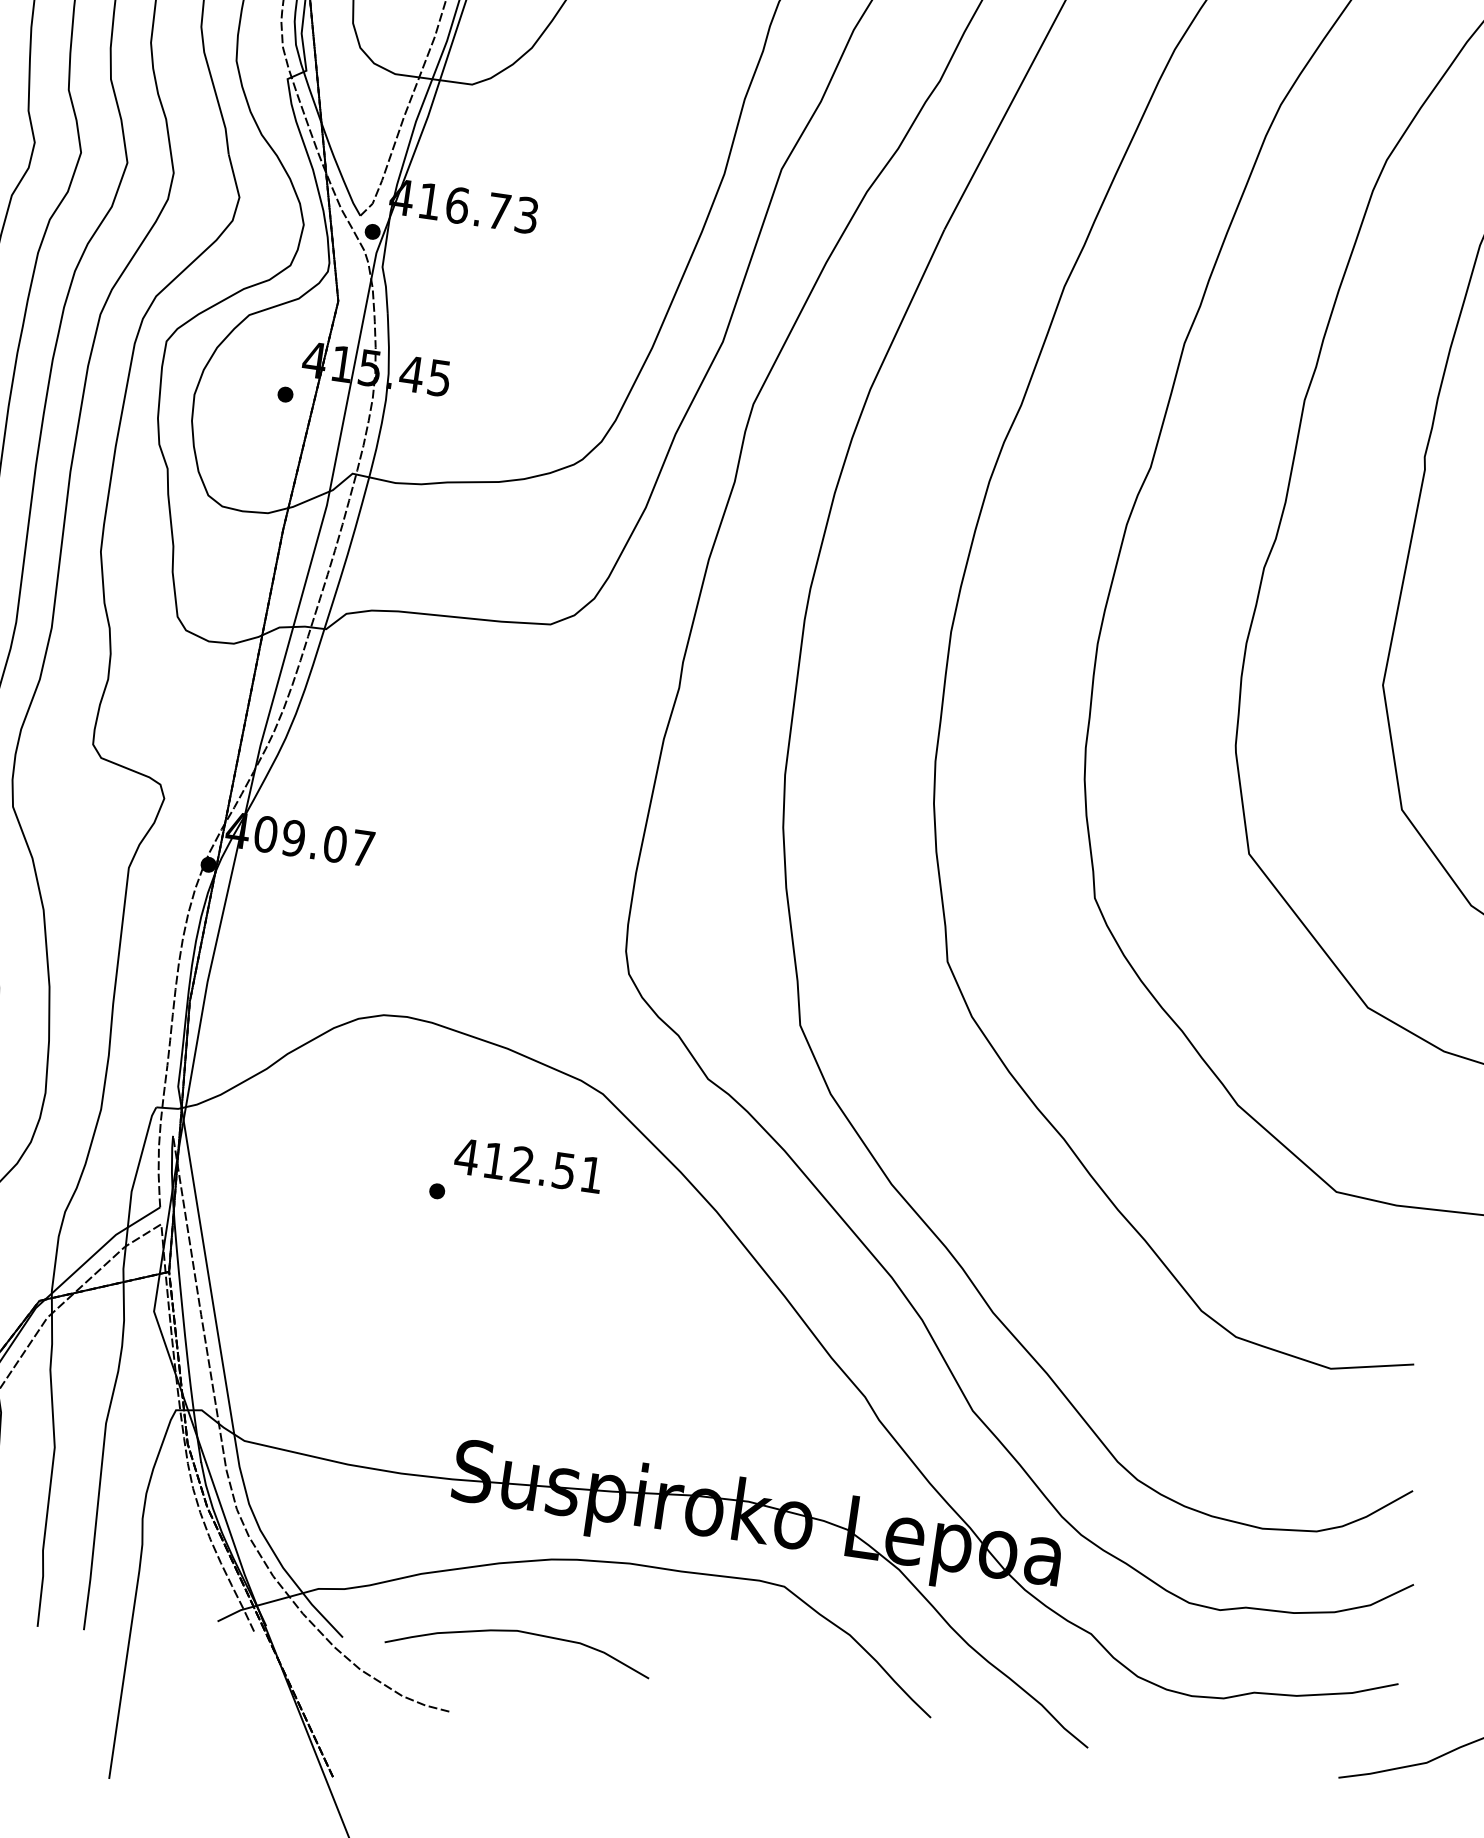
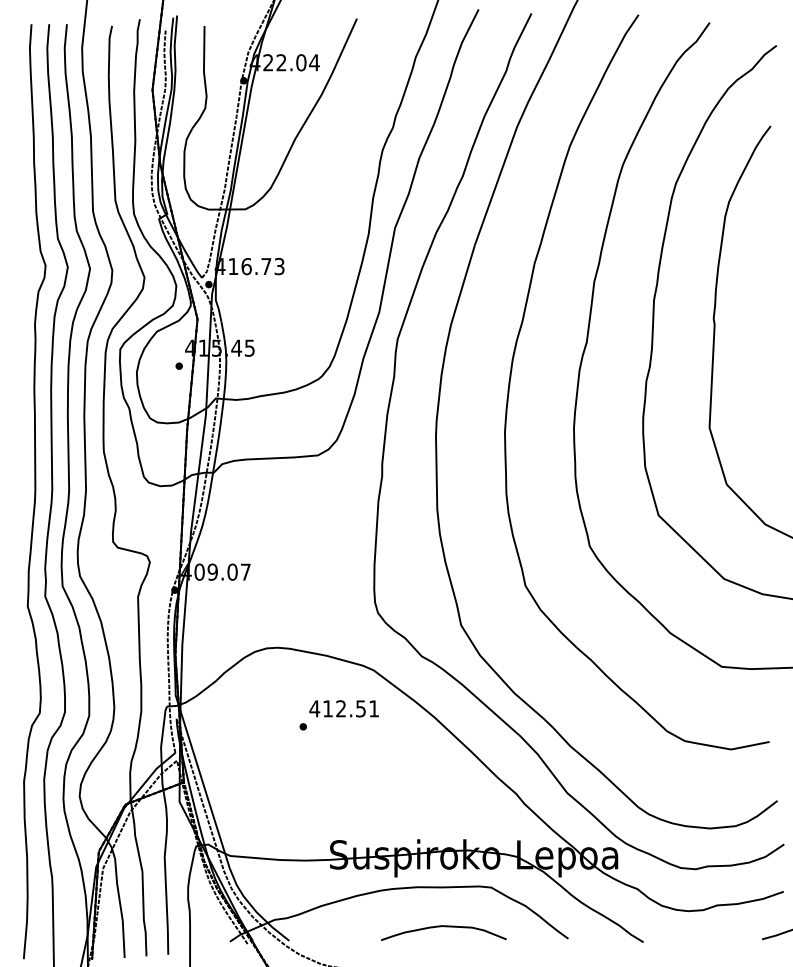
curve: (522, 1634) -> (444, 927), moved

